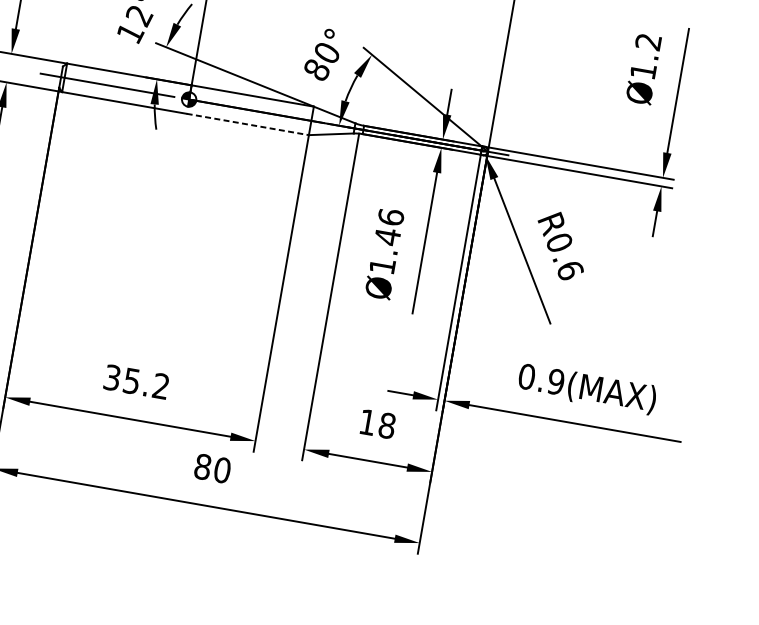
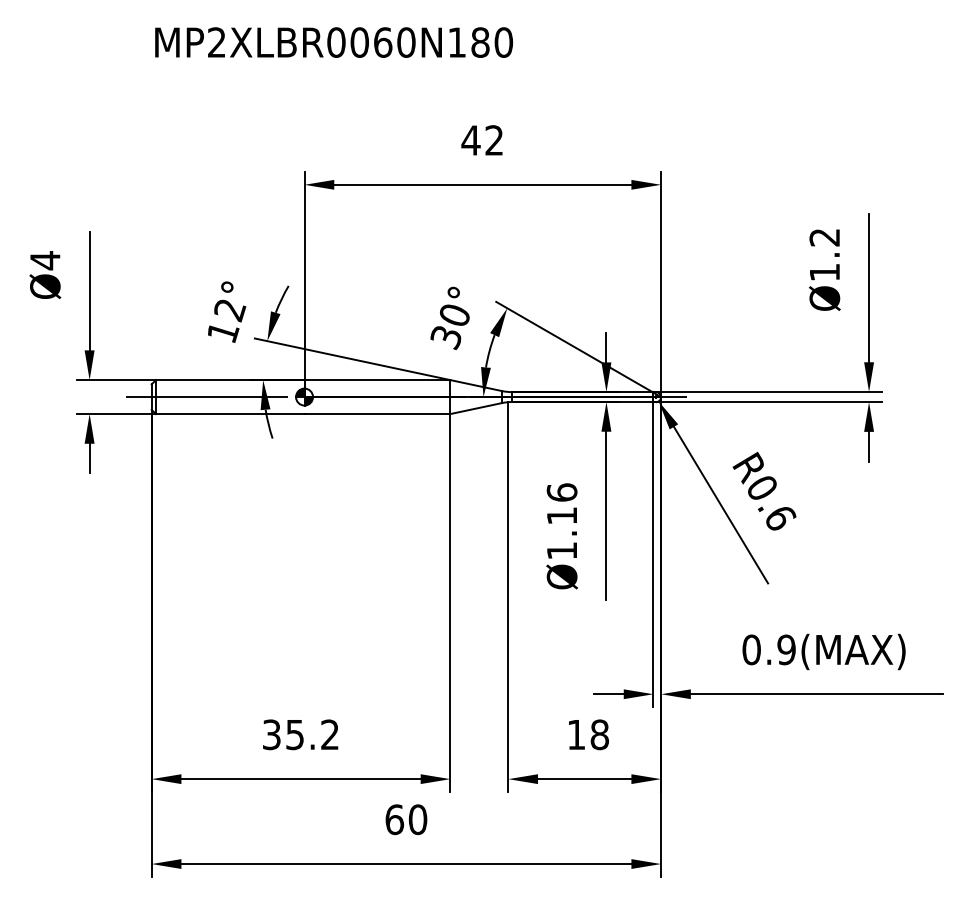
text: (316, 70) -> (445, 337), 80° -> 30°
line: (247, 124) -> (377, 414), dashed -> solid
text: (387, 236) -> (561, 515), Ø1.46 -> Ø1.16
text: (202, 466) -> (394, 819), 80 -> 60

